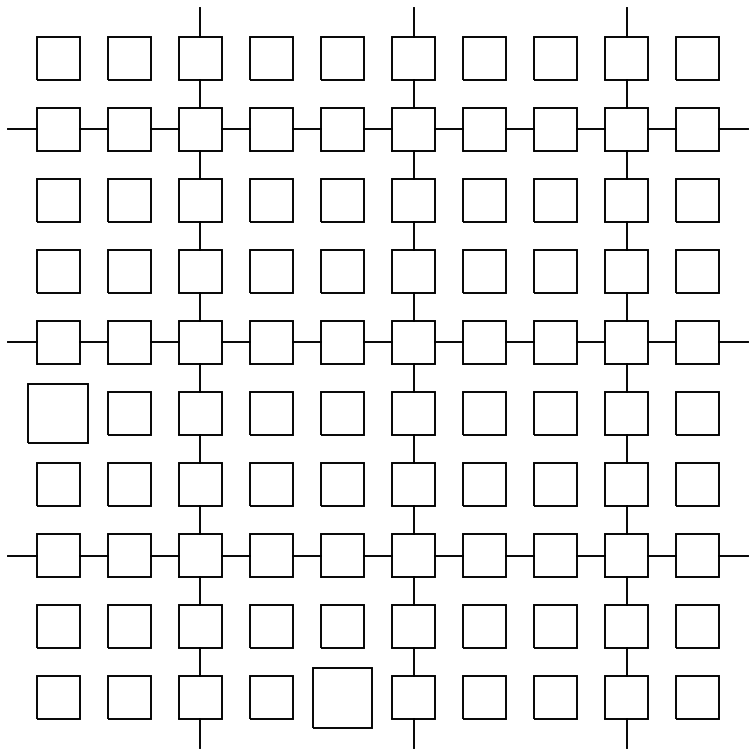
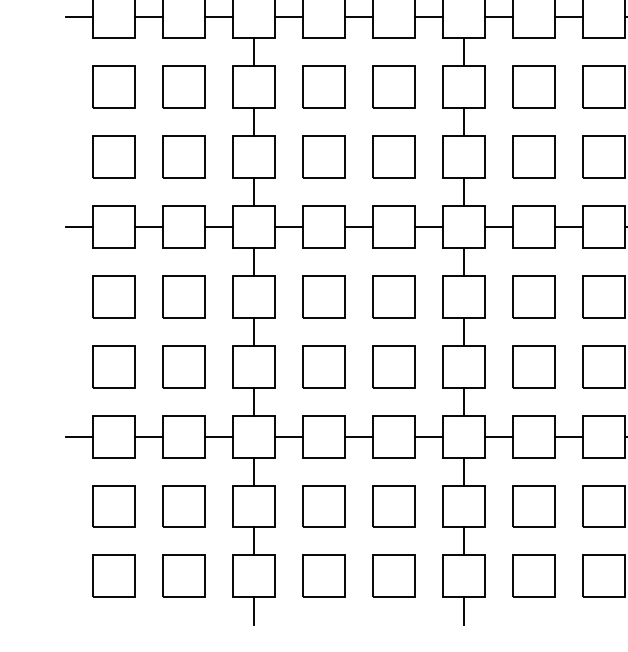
part: (58, 413) -> (114, 296), size x0.71
part: (342, 697) -> (394, 576), size x0.71

